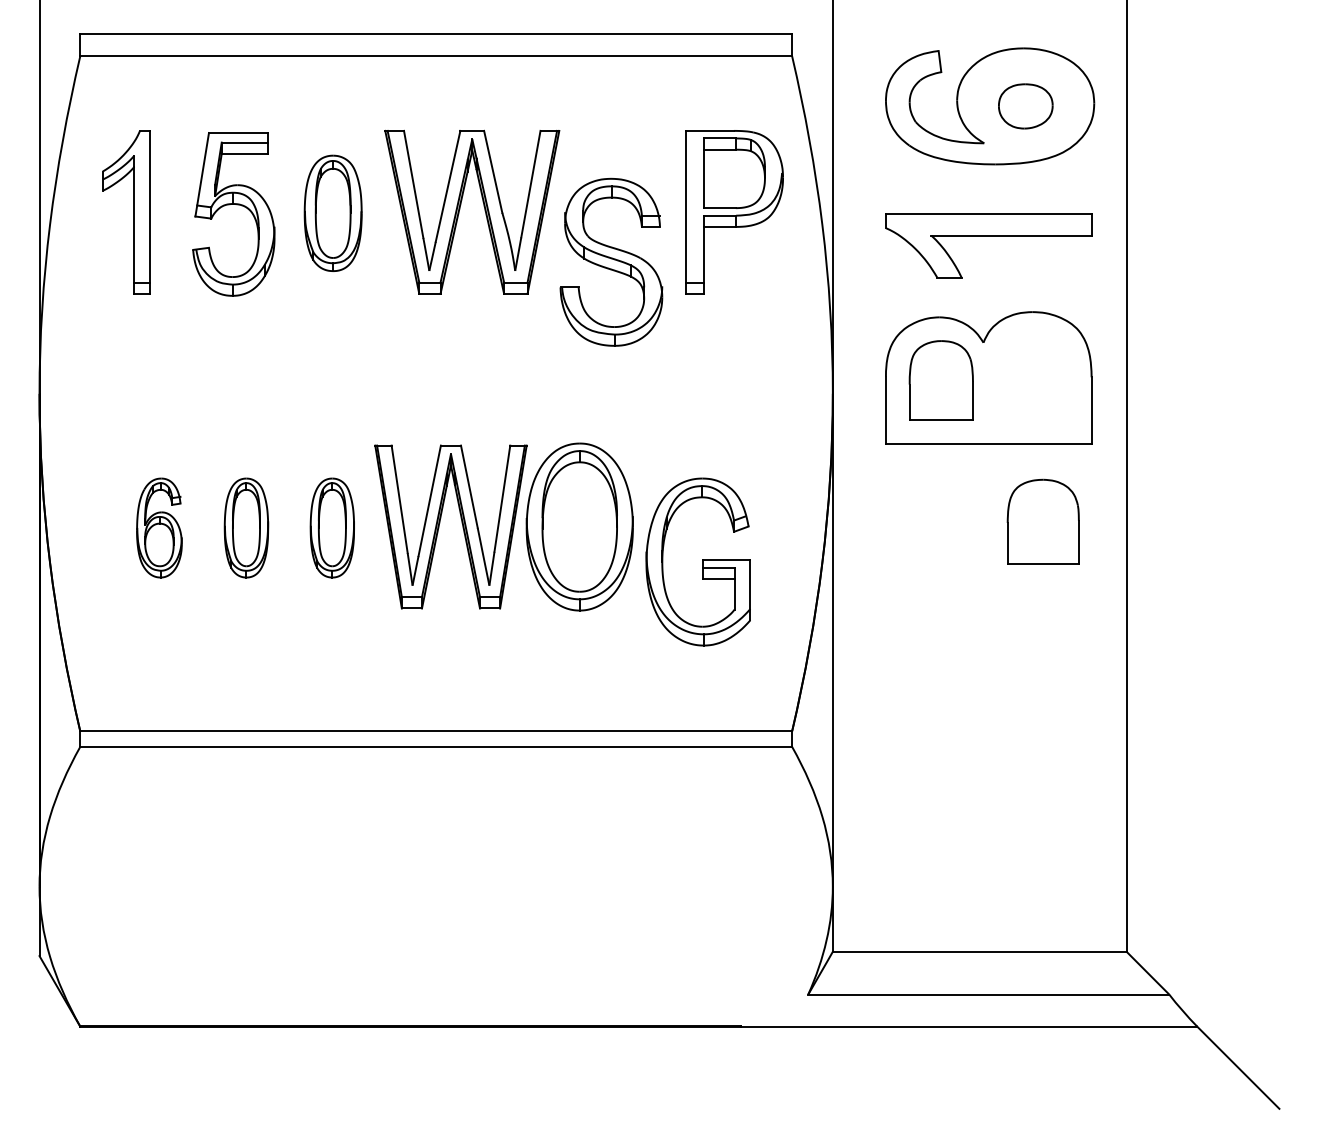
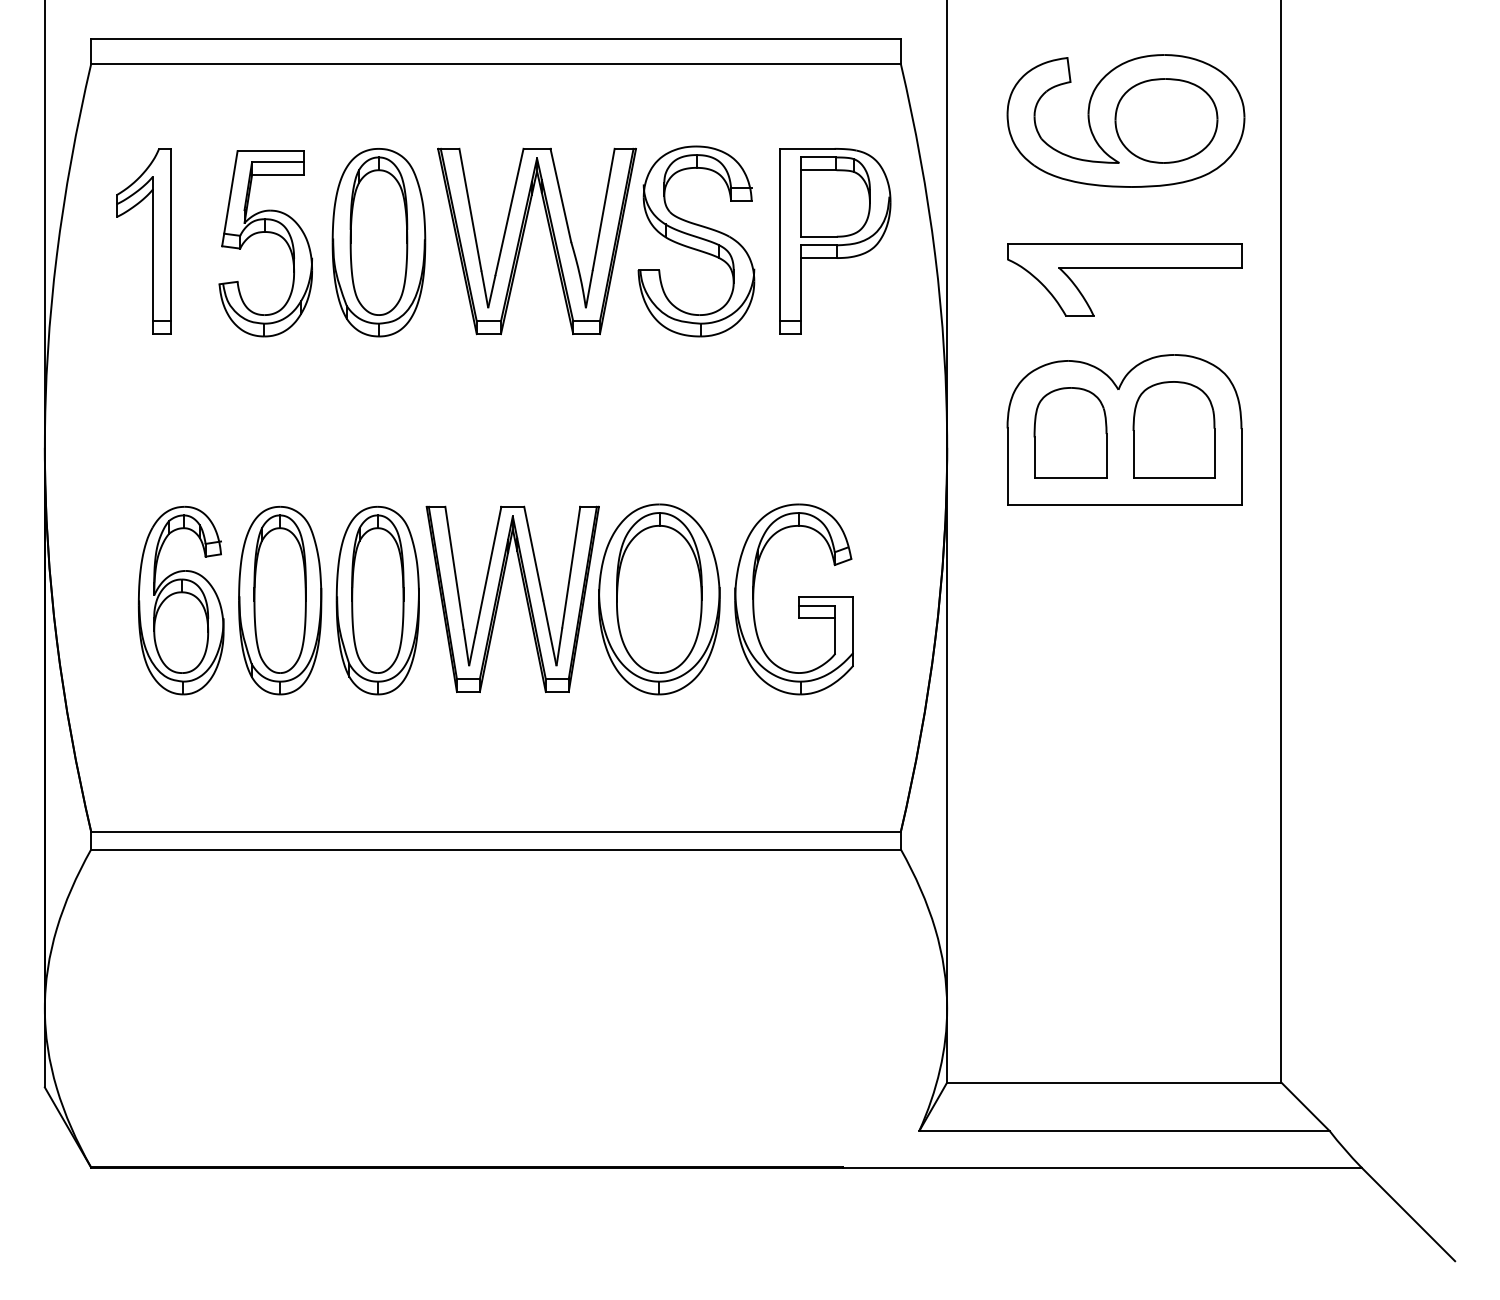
part: (1025, 106) -> (1166, 121), size x1.67
part: (332, 213) -> (378, 242), size x1.43
part: (611, 261) -> (696, 240), moved
part: (1042, 521) -> (1173, 429), moved
part: (159, 527) -> (181, 599), size x1.67
part: (246, 527) -> (280, 599), size x1.67
part: (332, 527) -> (378, 599), size x1.67
part: (697, 561) -> (793, 598), moved

